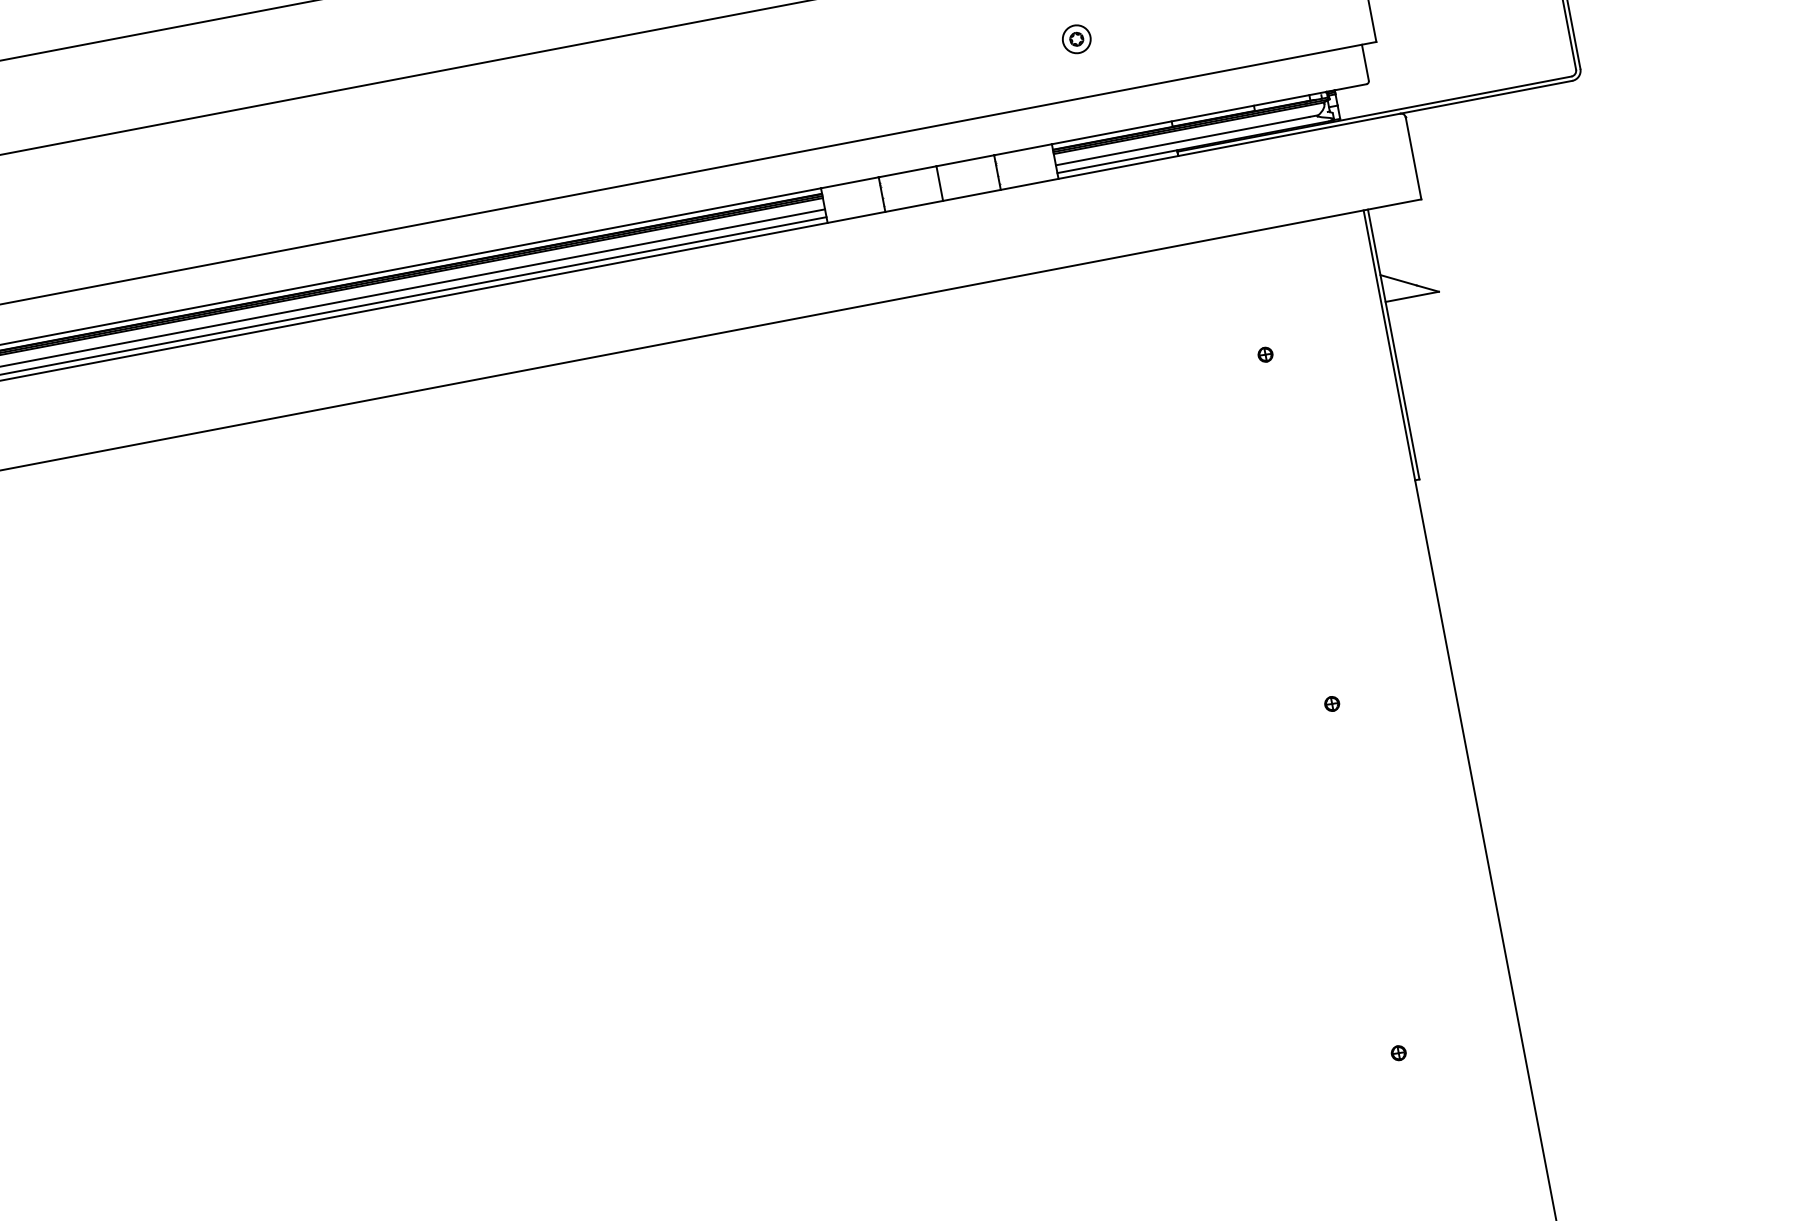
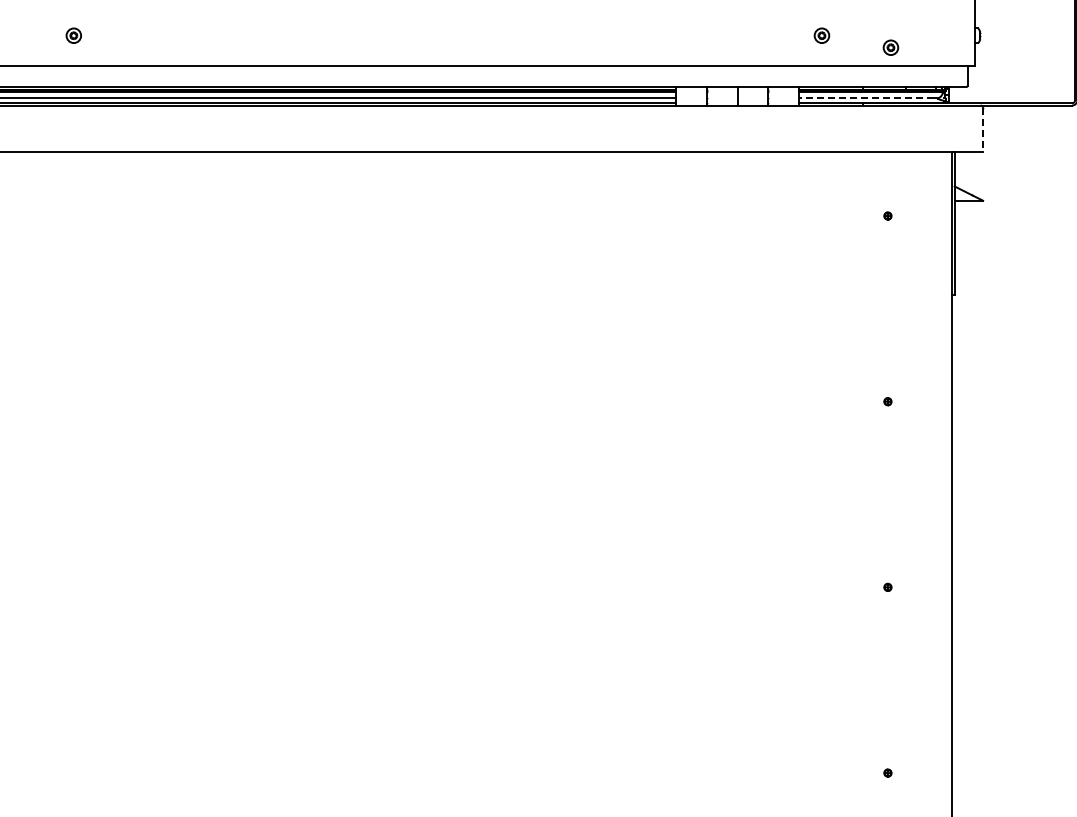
part: (1209, 36) -> (890, 47), added
line: (1181, 141) -> (865, 98), solid -> dashed
line: (1414, 157) -> (983, 129), solid -> dashed

